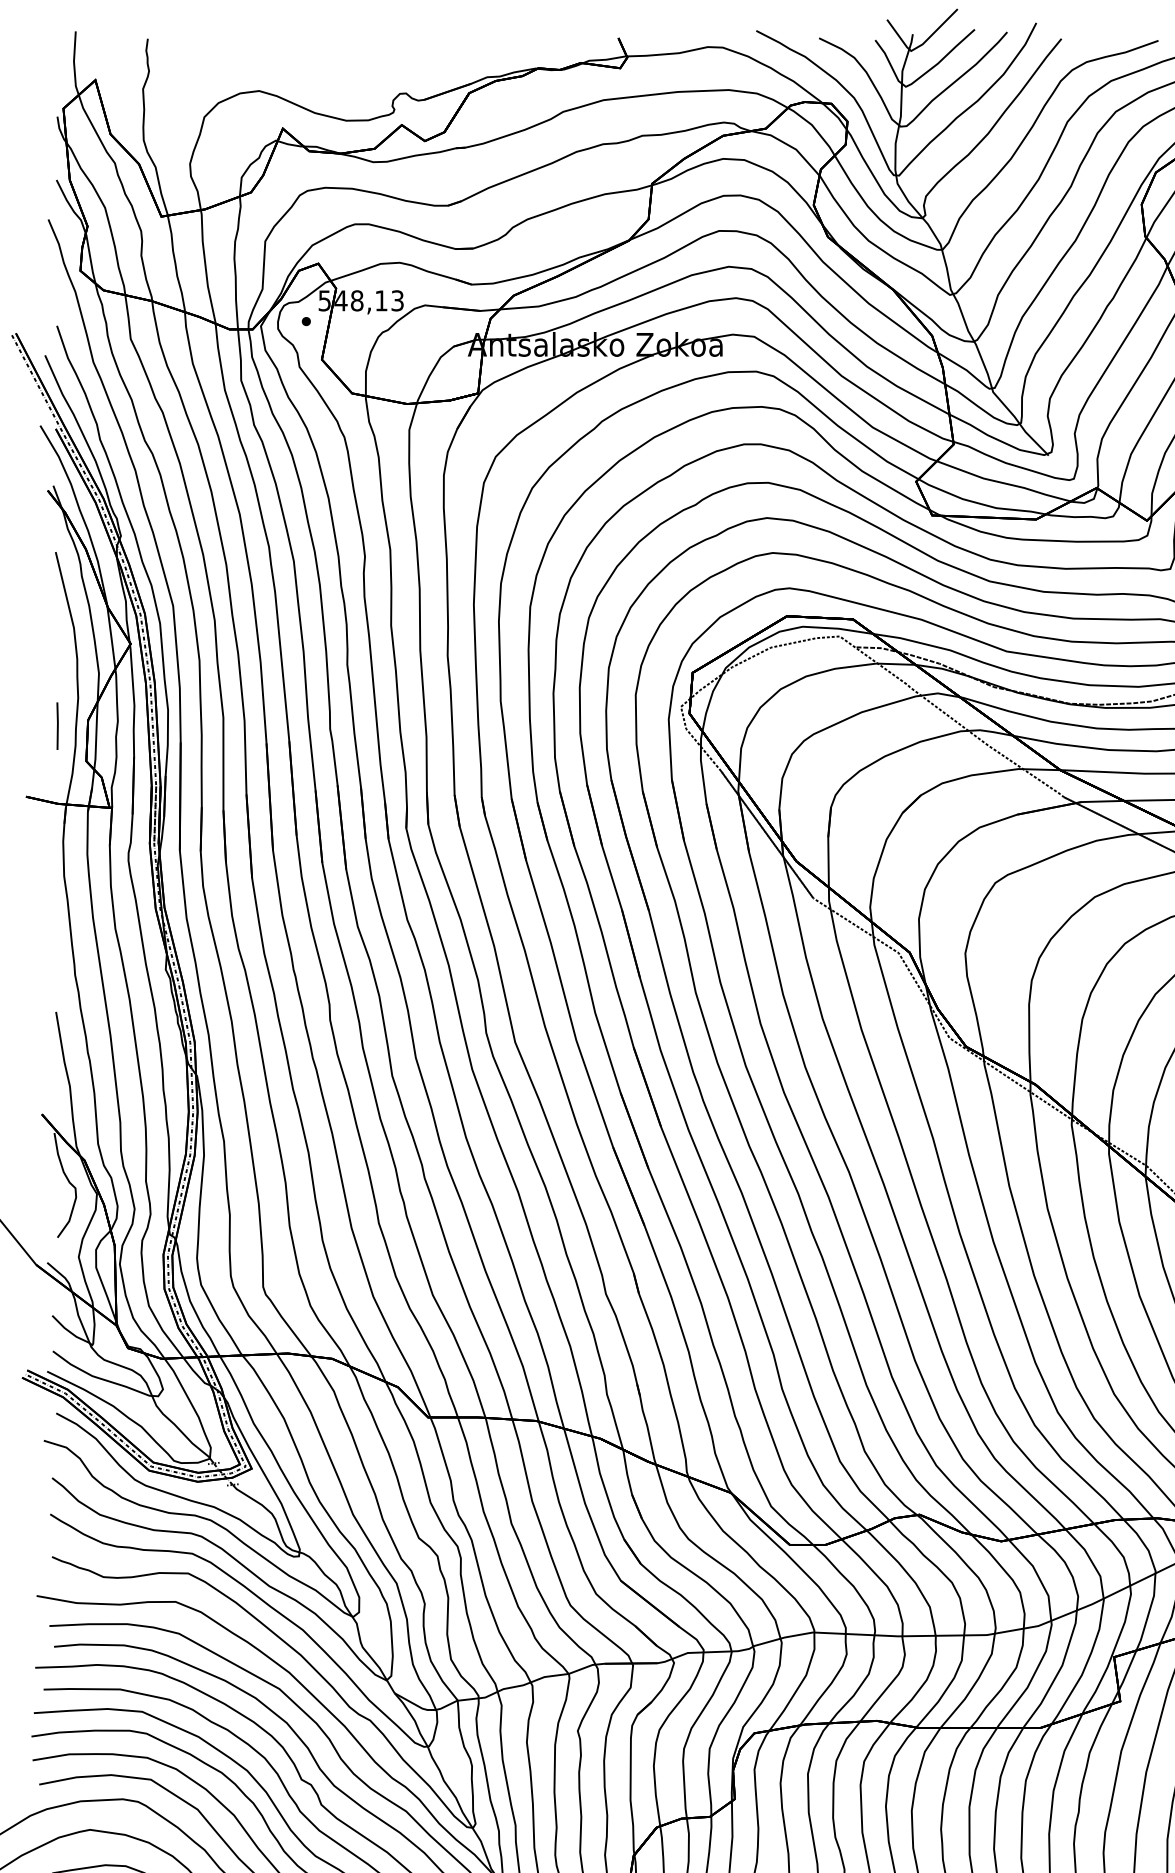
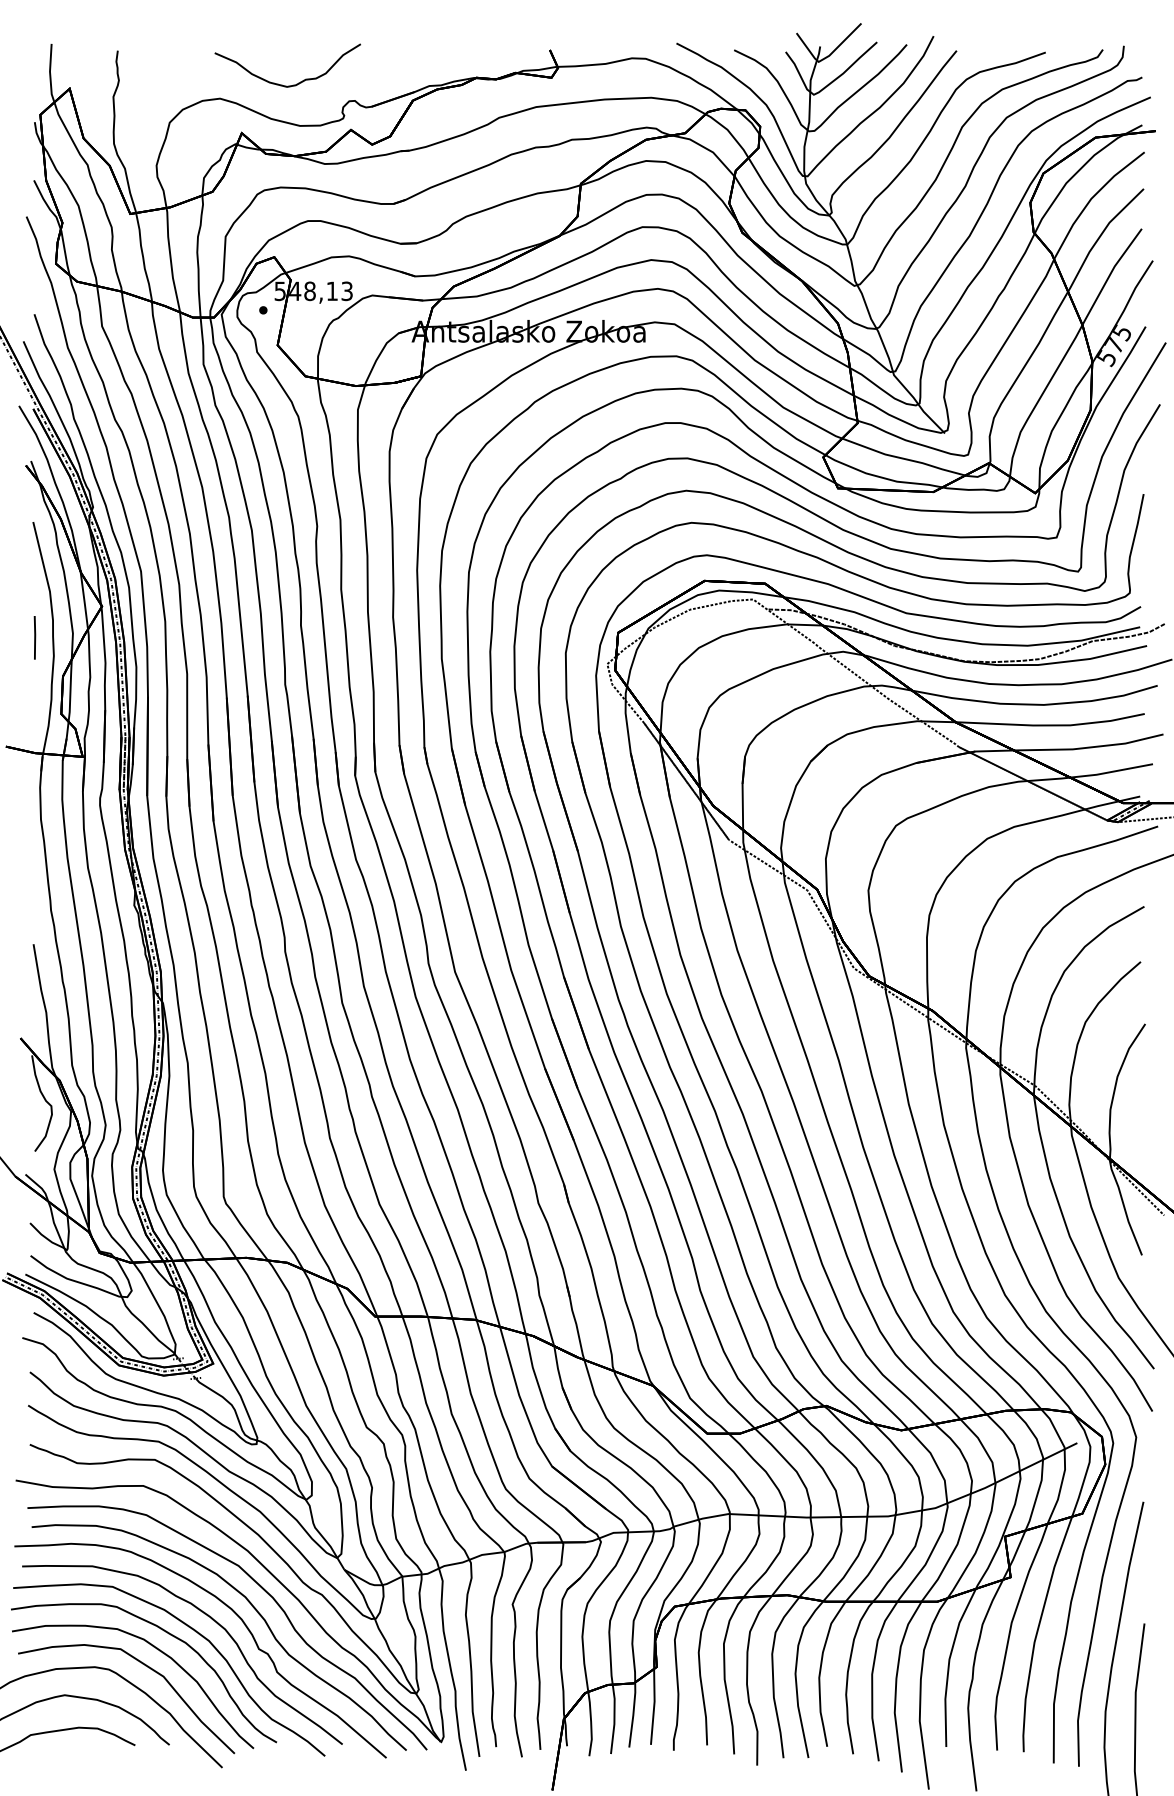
curve: (327, 75) -> (282, 84), added
line: (57, 725) -> (34, 637), moved

